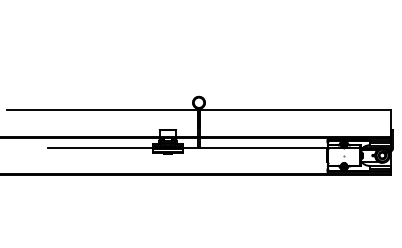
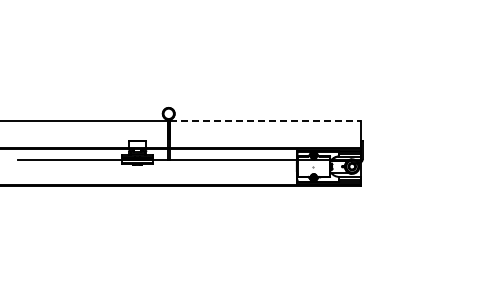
line: (295, 110) -> (265, 121), solid -> dashed

